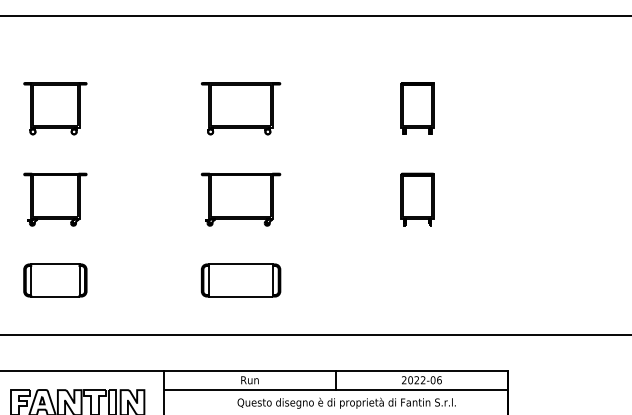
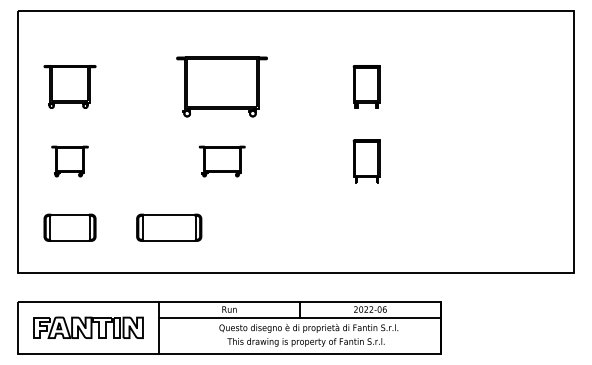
part: (241, 108) -> (222, 86), size x1.4
part: (54, 199) -> (69, 161), size x0.7
part: (241, 199) -> (222, 161), size x0.7
part: (241, 280) -> (169, 227), moved

